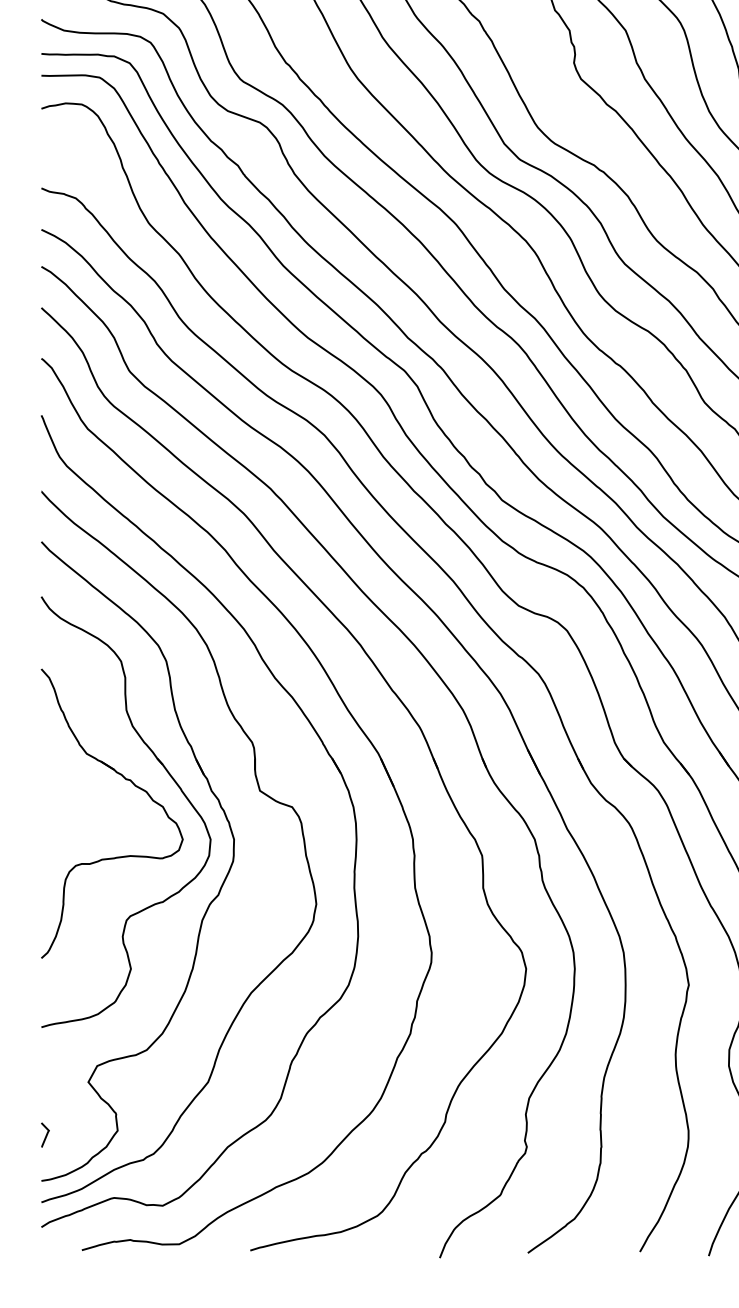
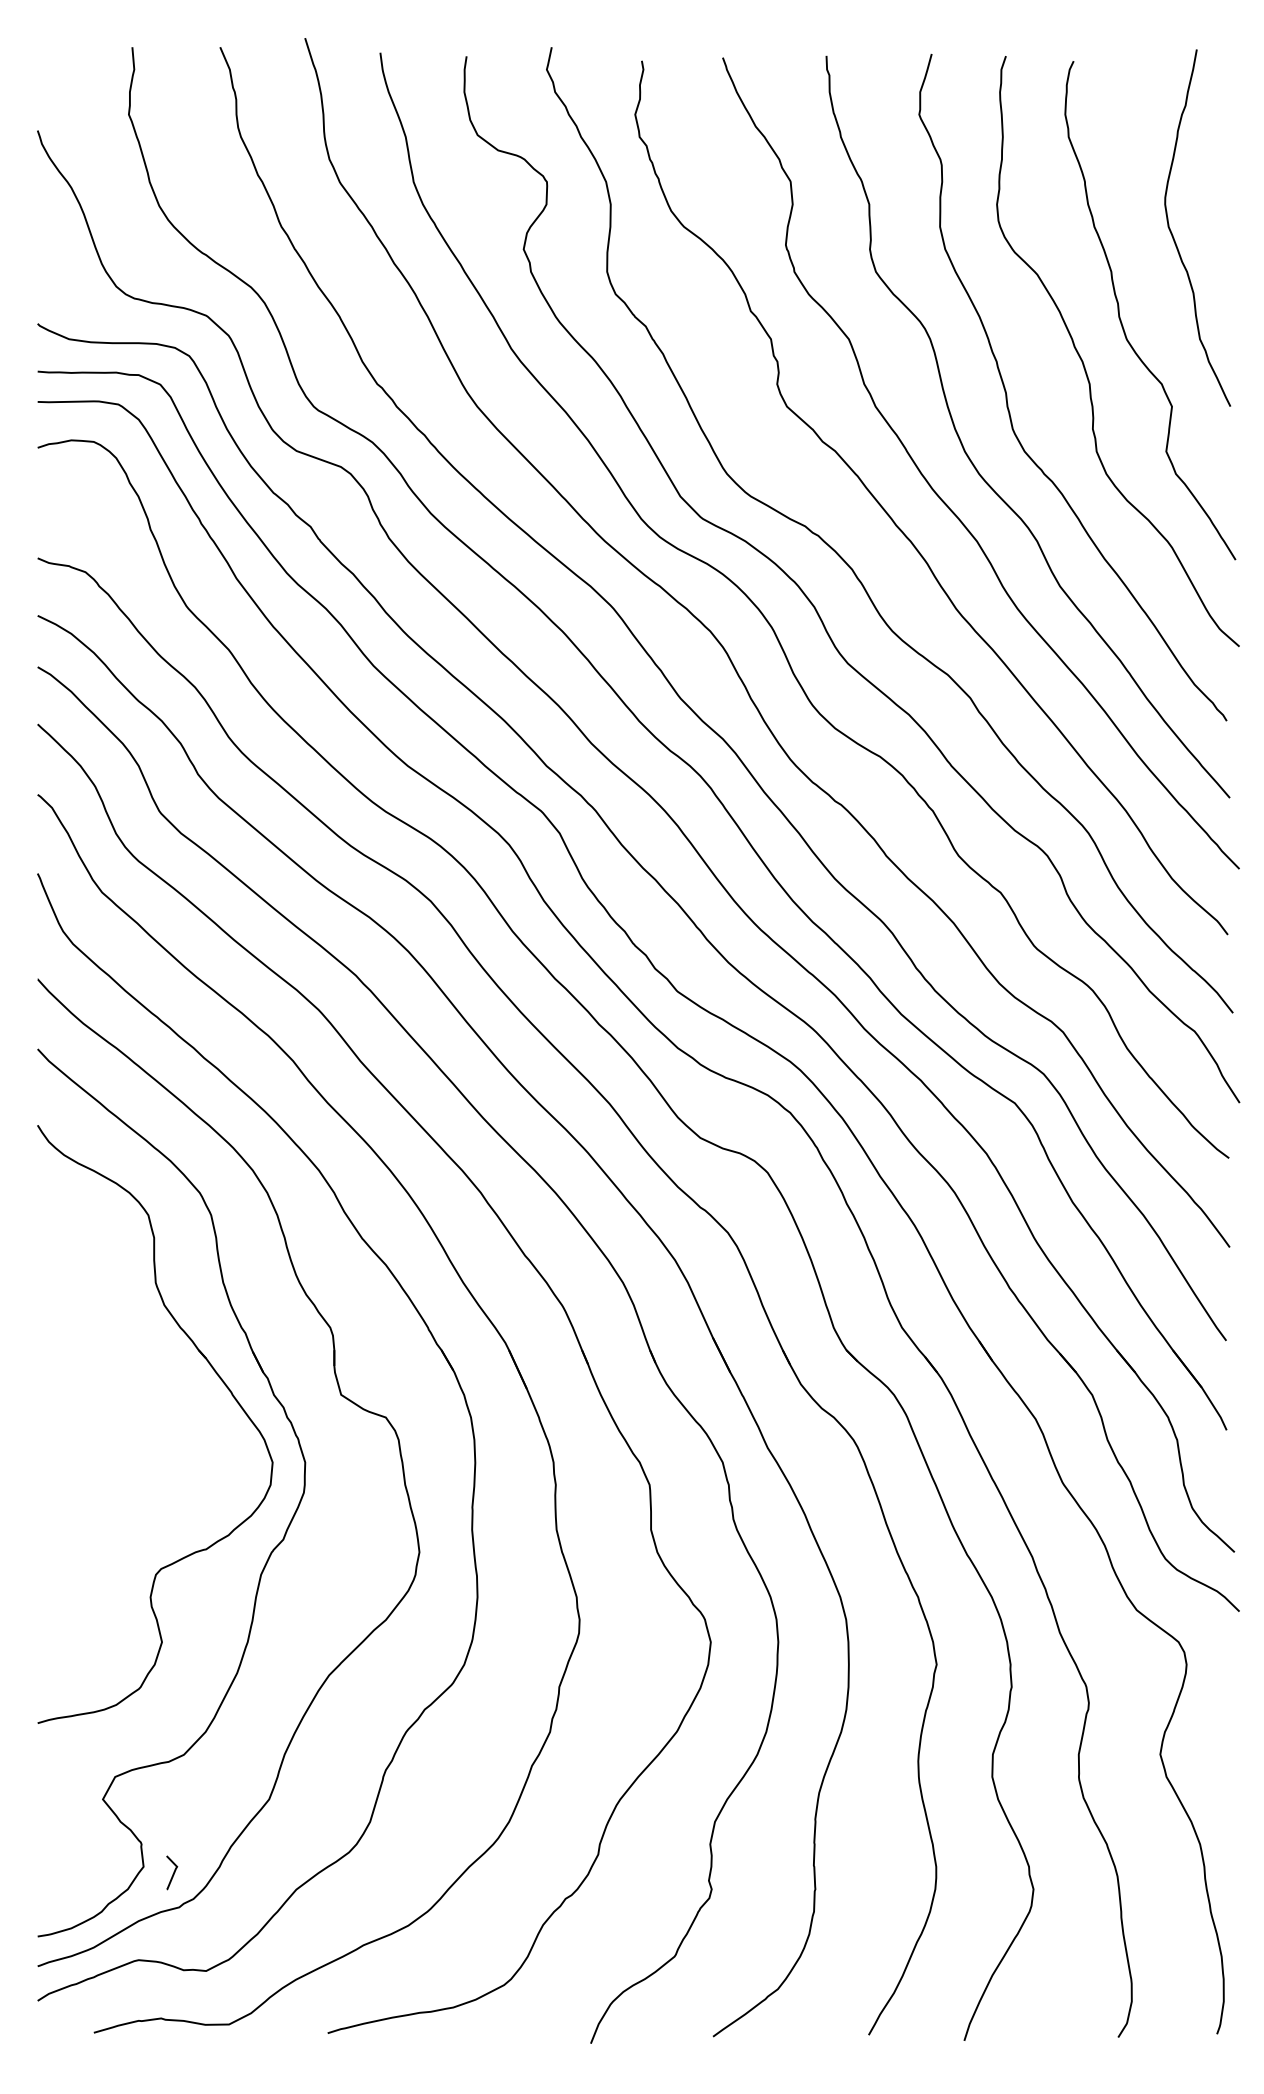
part: (134, 786) -> (167, 1388), removed
line: (46, 1134) -> (173, 1872), moved

